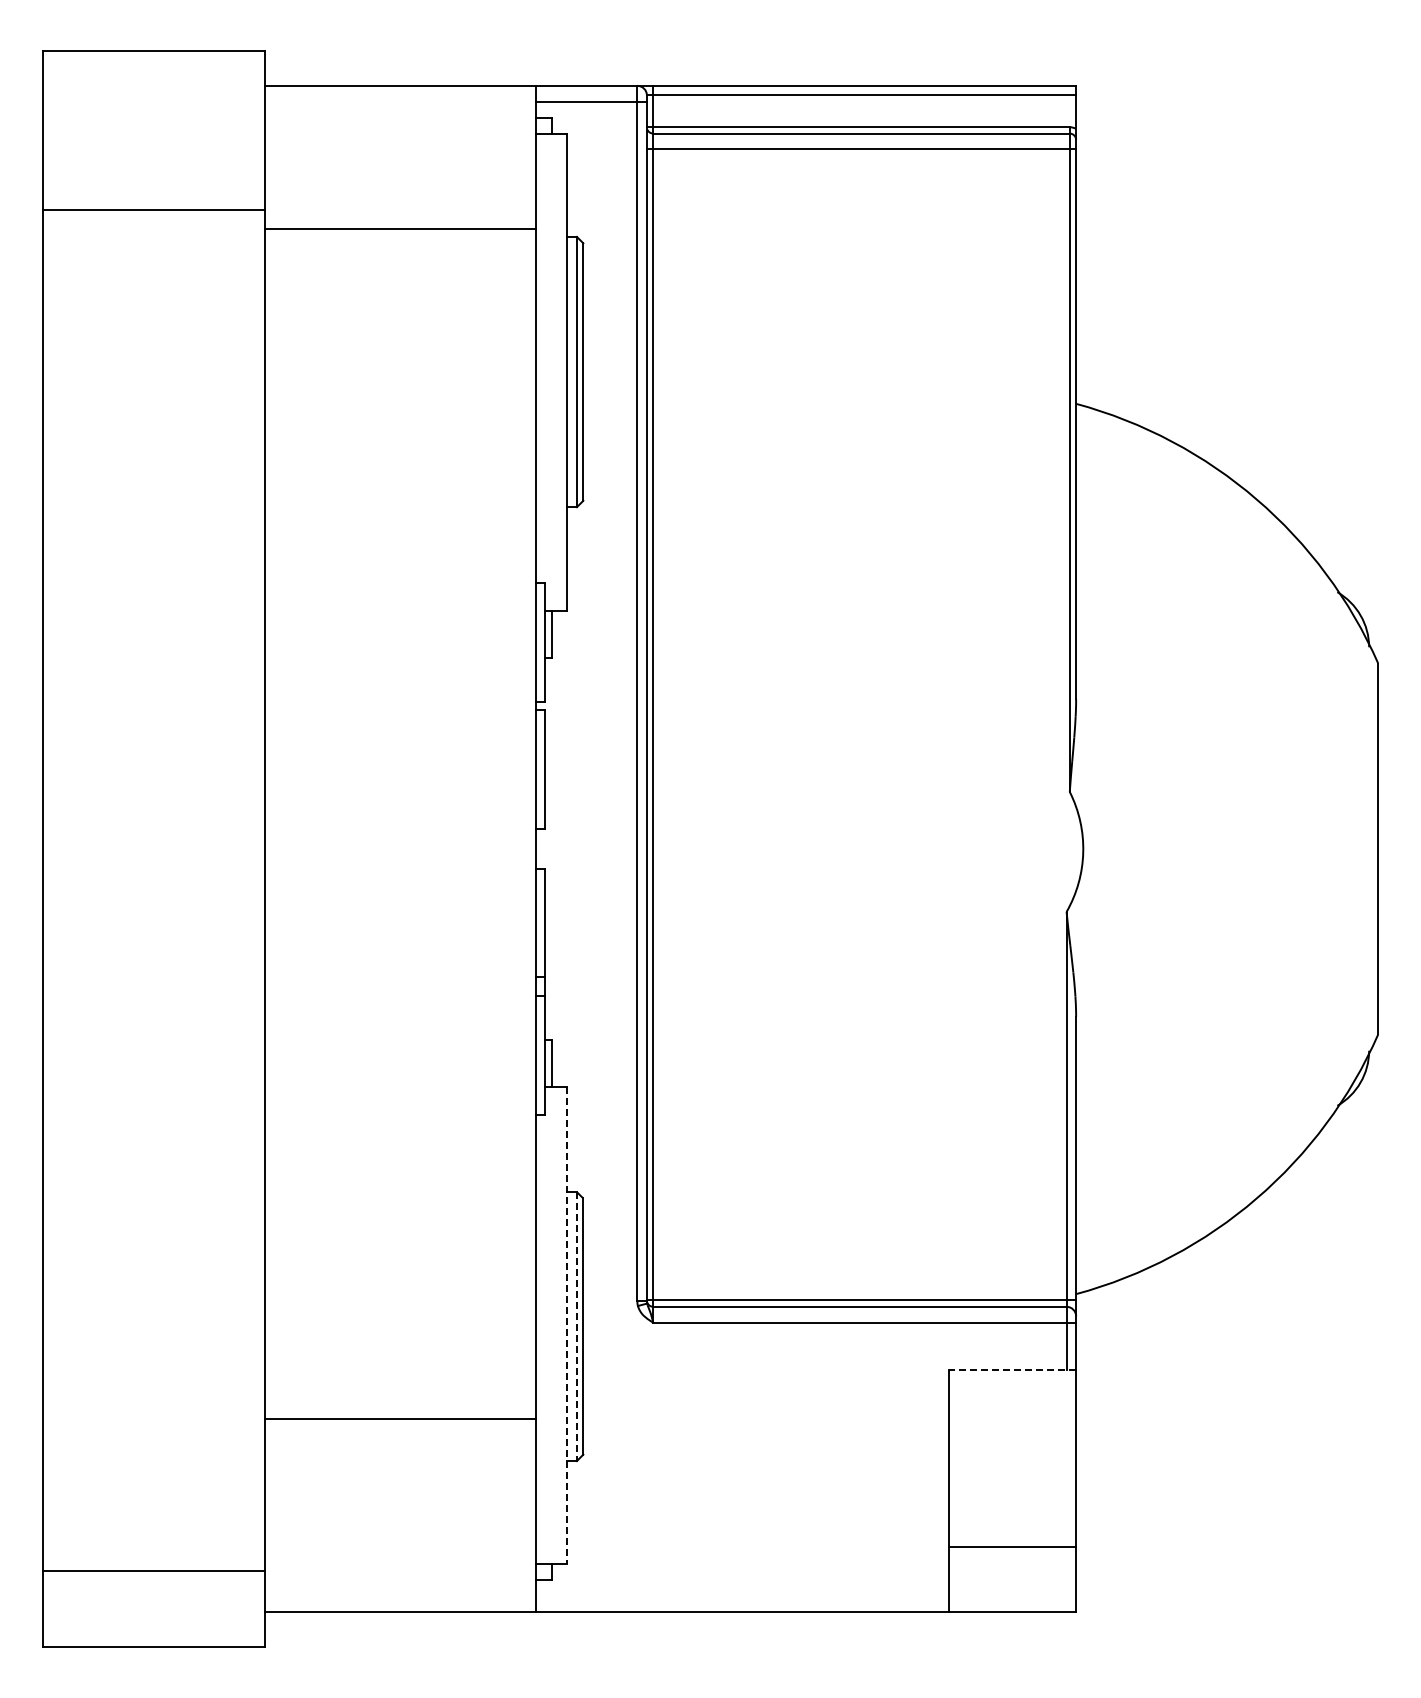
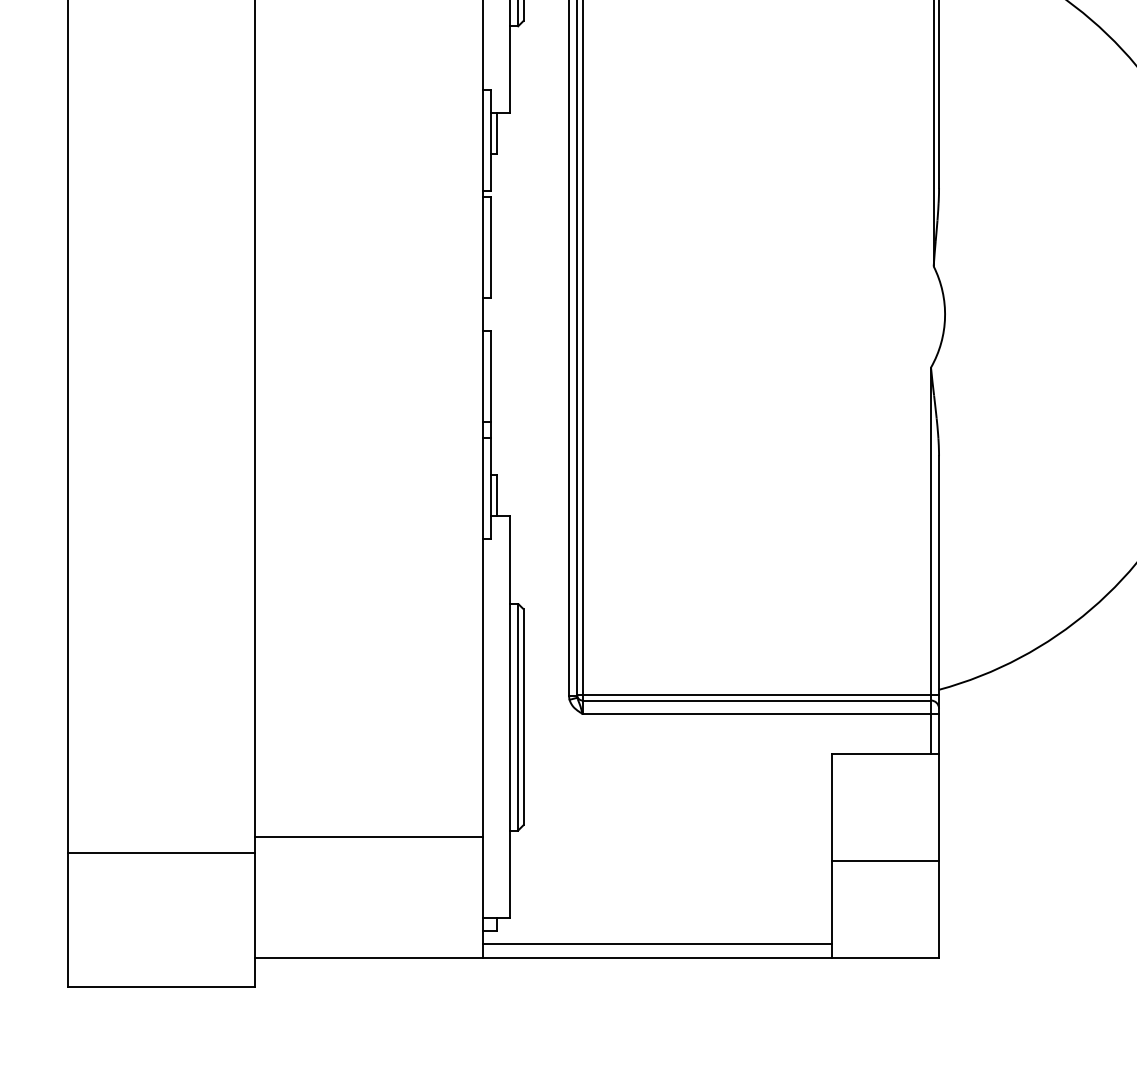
line: (567, 1326) -> (510, 717), dashed -> solid
line: (576, 1327) -> (517, 717), dashed -> solid
line: (1012, 1370) -> (885, 754), dashed -> solid
line: (400, 1419) -> (369, 837), moved
line: (1012, 1546) -> (885, 861), moved
line: (153, 1571) -> (161, 853), moved
line: (741, 1596) -> (656, 944), added

